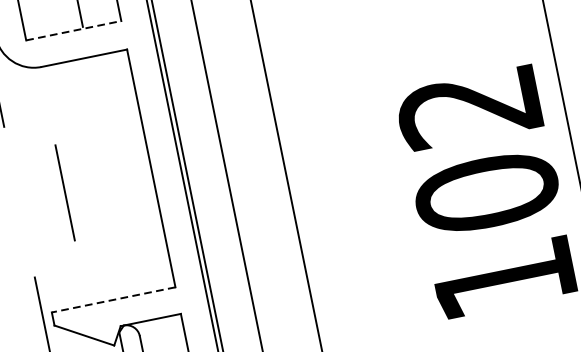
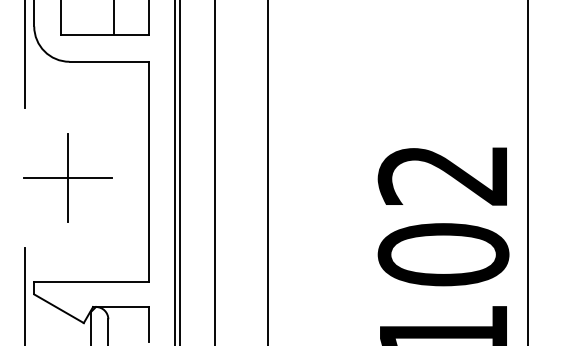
line: (74, 30) -> (105, 35), dashed -> solid
line: (64, 193) -> (67, 178), added
line: (113, 300) -> (91, 282), dashed -> solid

